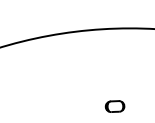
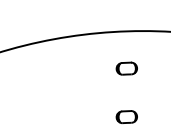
part: (114, 62) -> (126, 68), added

